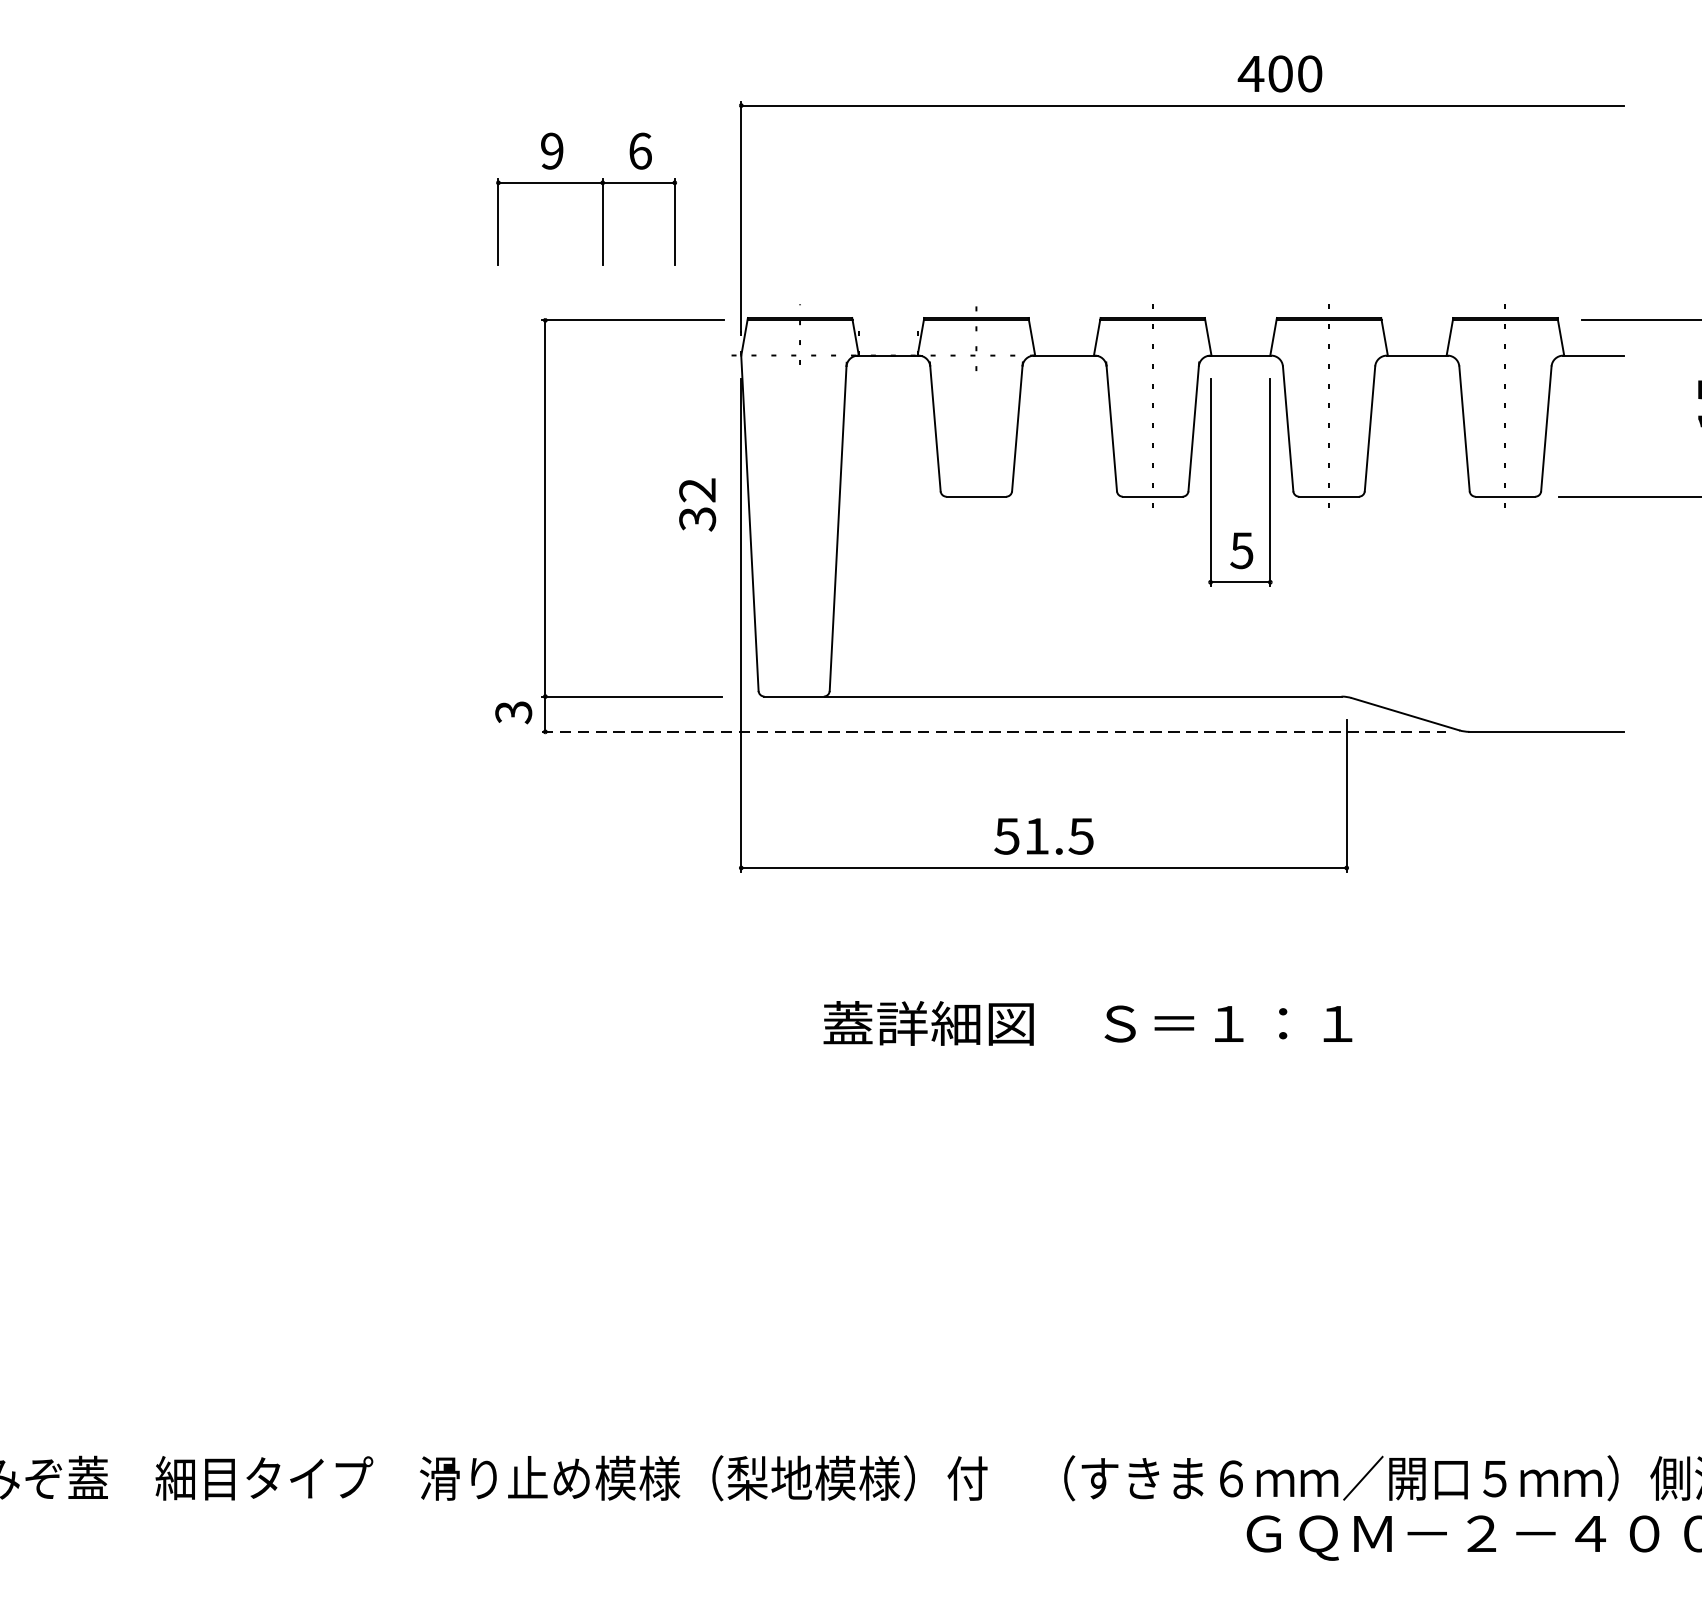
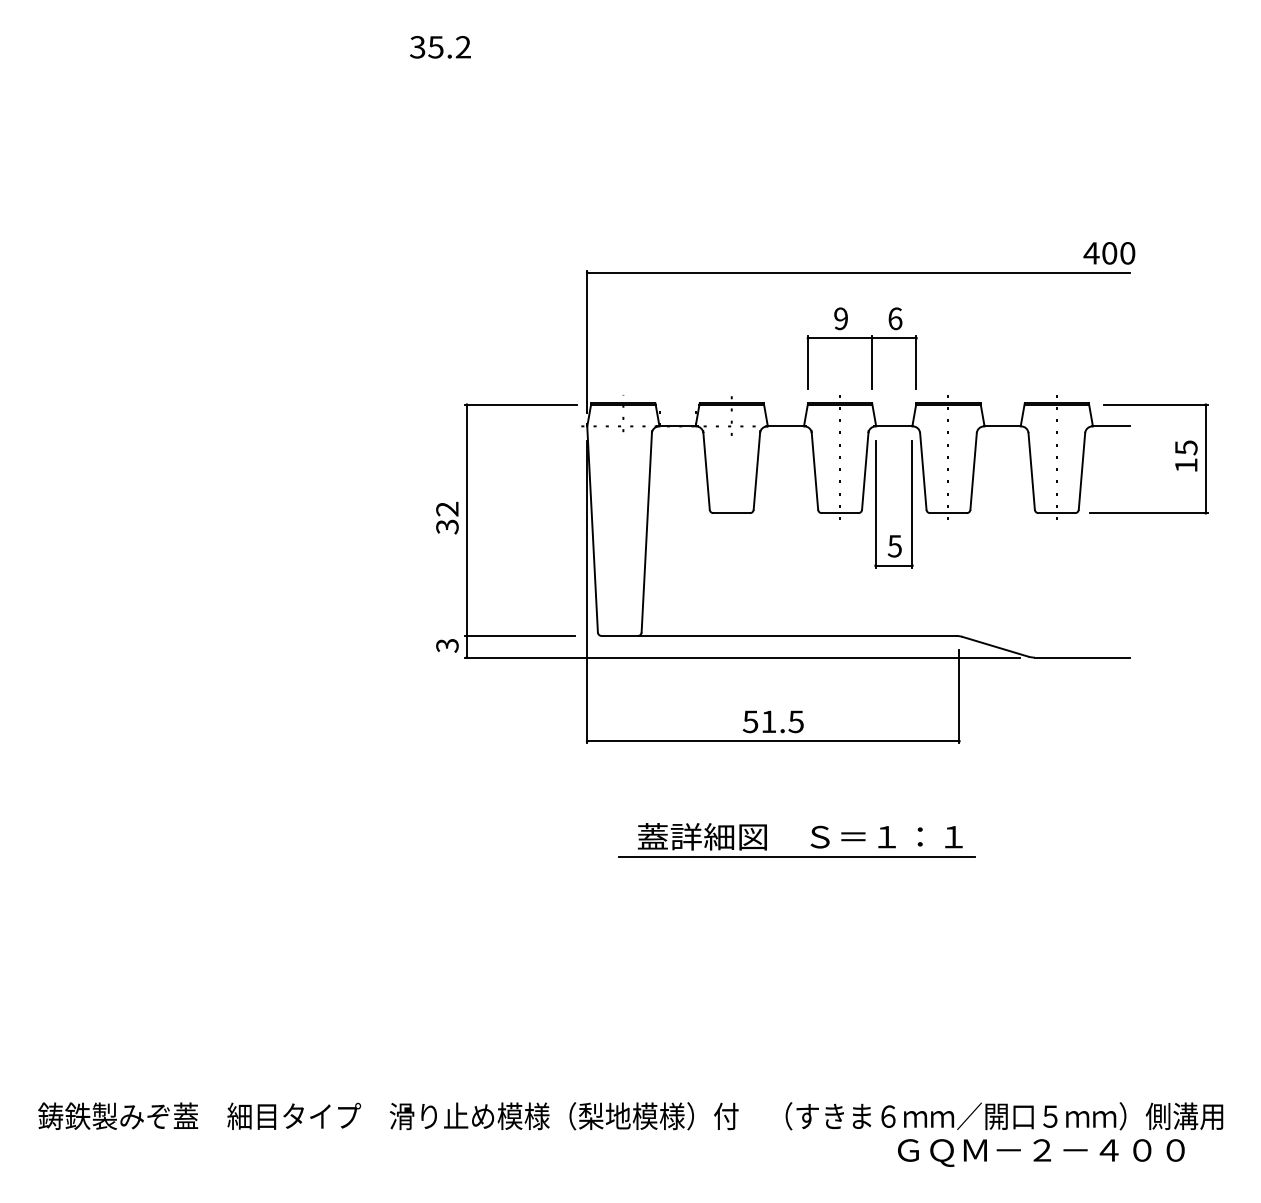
text: (1280, 74) -> (1109, 253), moved
part: (585, 183) -> (861, 338), moved
text: (697, 505) -> (447, 518), moved
line: (993, 731) -> (742, 657), dashed -> solid
line: (1081, 1055) -> (796, 856), added

